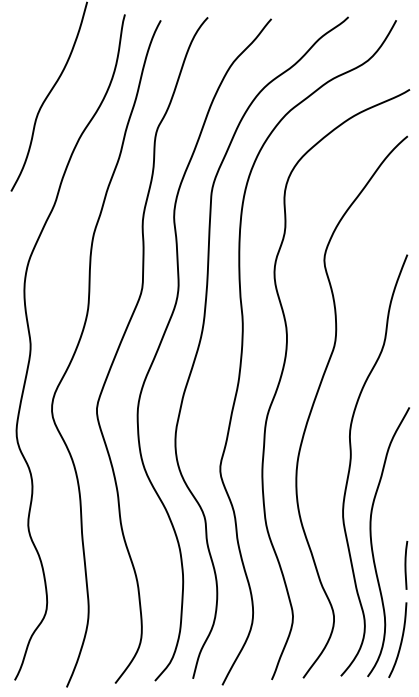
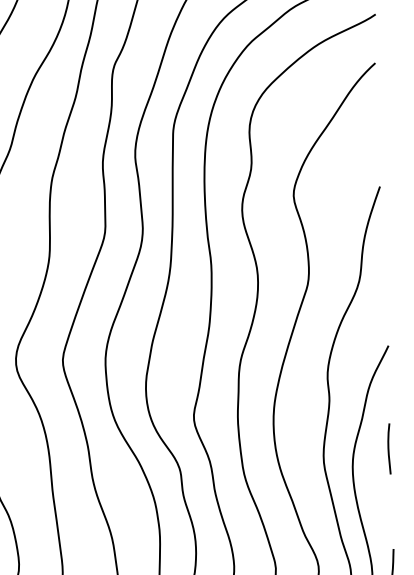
curve: (406, 565) -> (389, 449), moved

